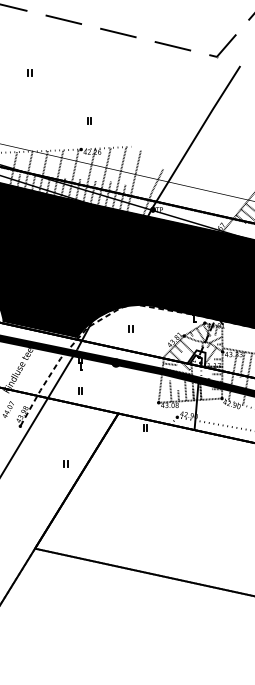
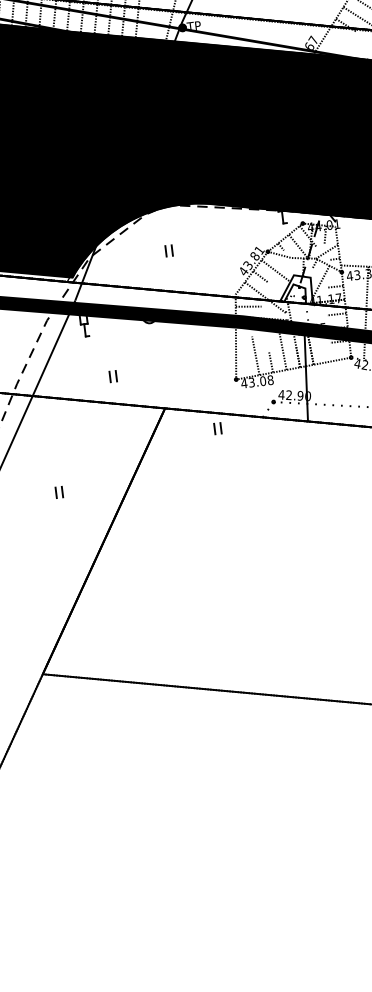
part: (80, 390) -> (112, 375), moved
part: (65, 463) -> (58, 491), moved

